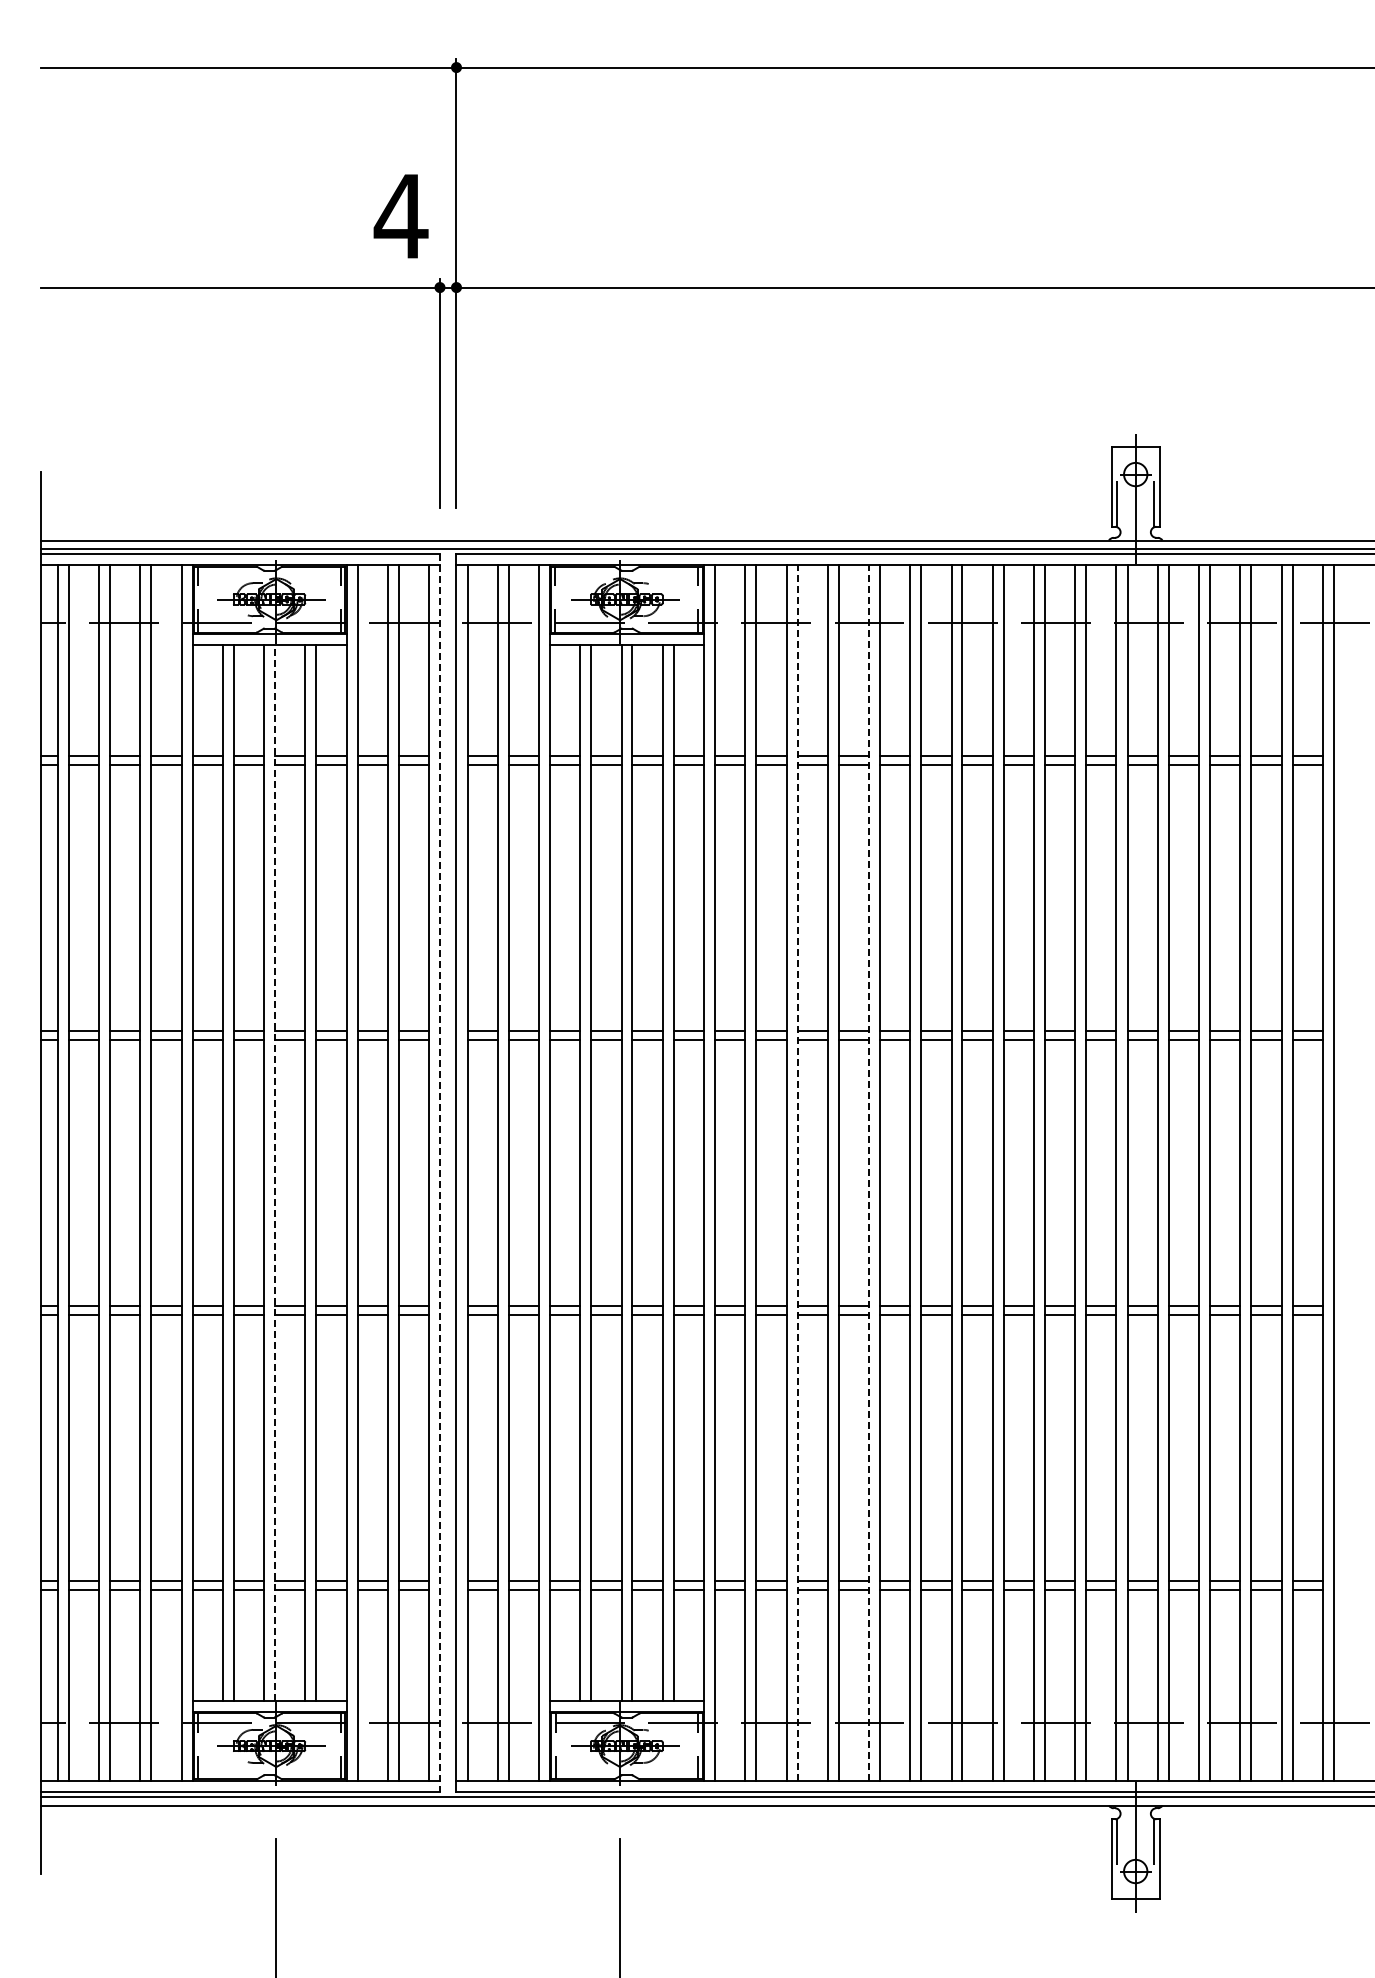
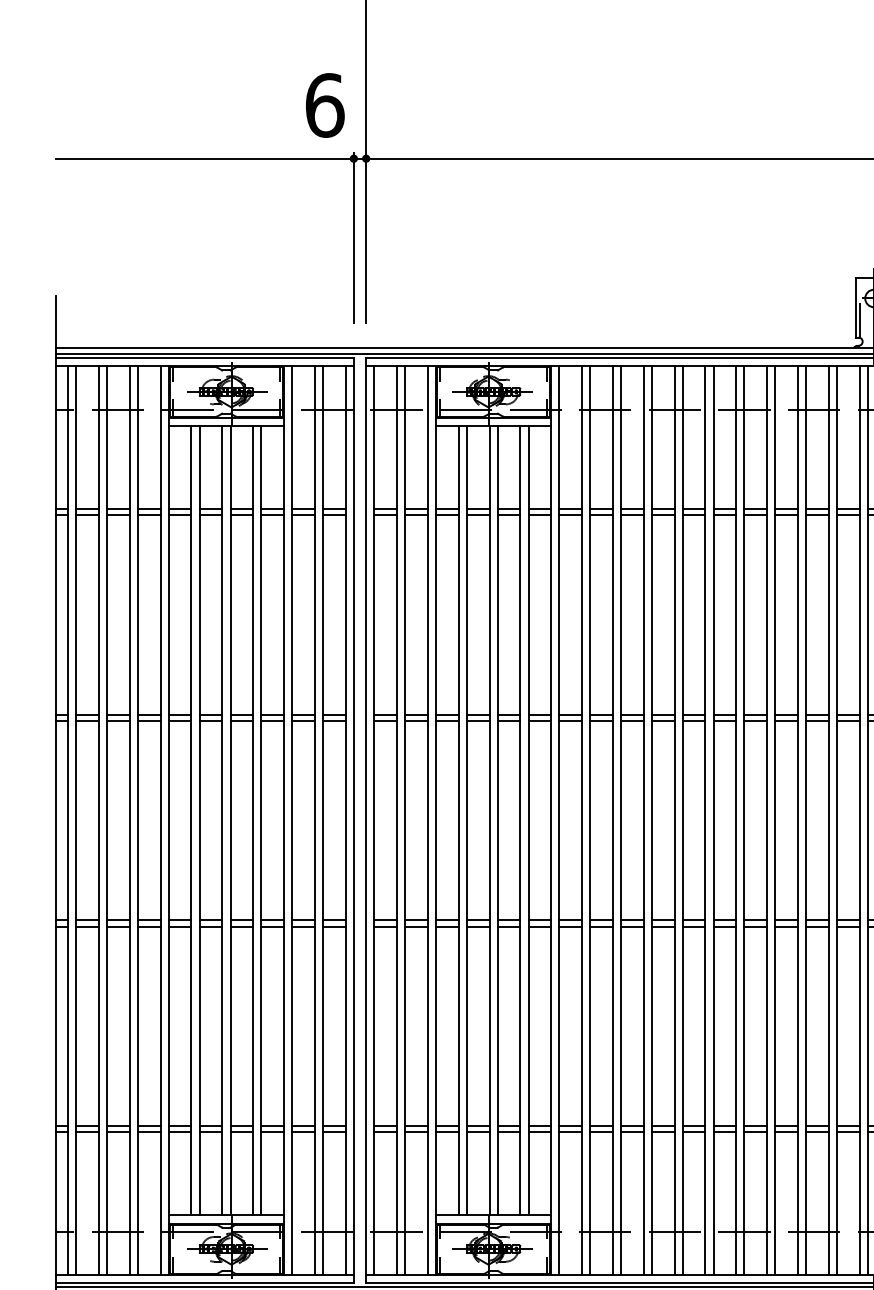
text: (400, 216) -> (324, 105), 4 -> 6
line: (275, 1173) -> (230, 821), dashed -> solid
line: (440, 1173) -> (354, 821), dashed -> solid
line: (797, 1173) -> (621, 821), dashed -> solid
line: (868, 1173) -> (674, 821), dashed -> solid

